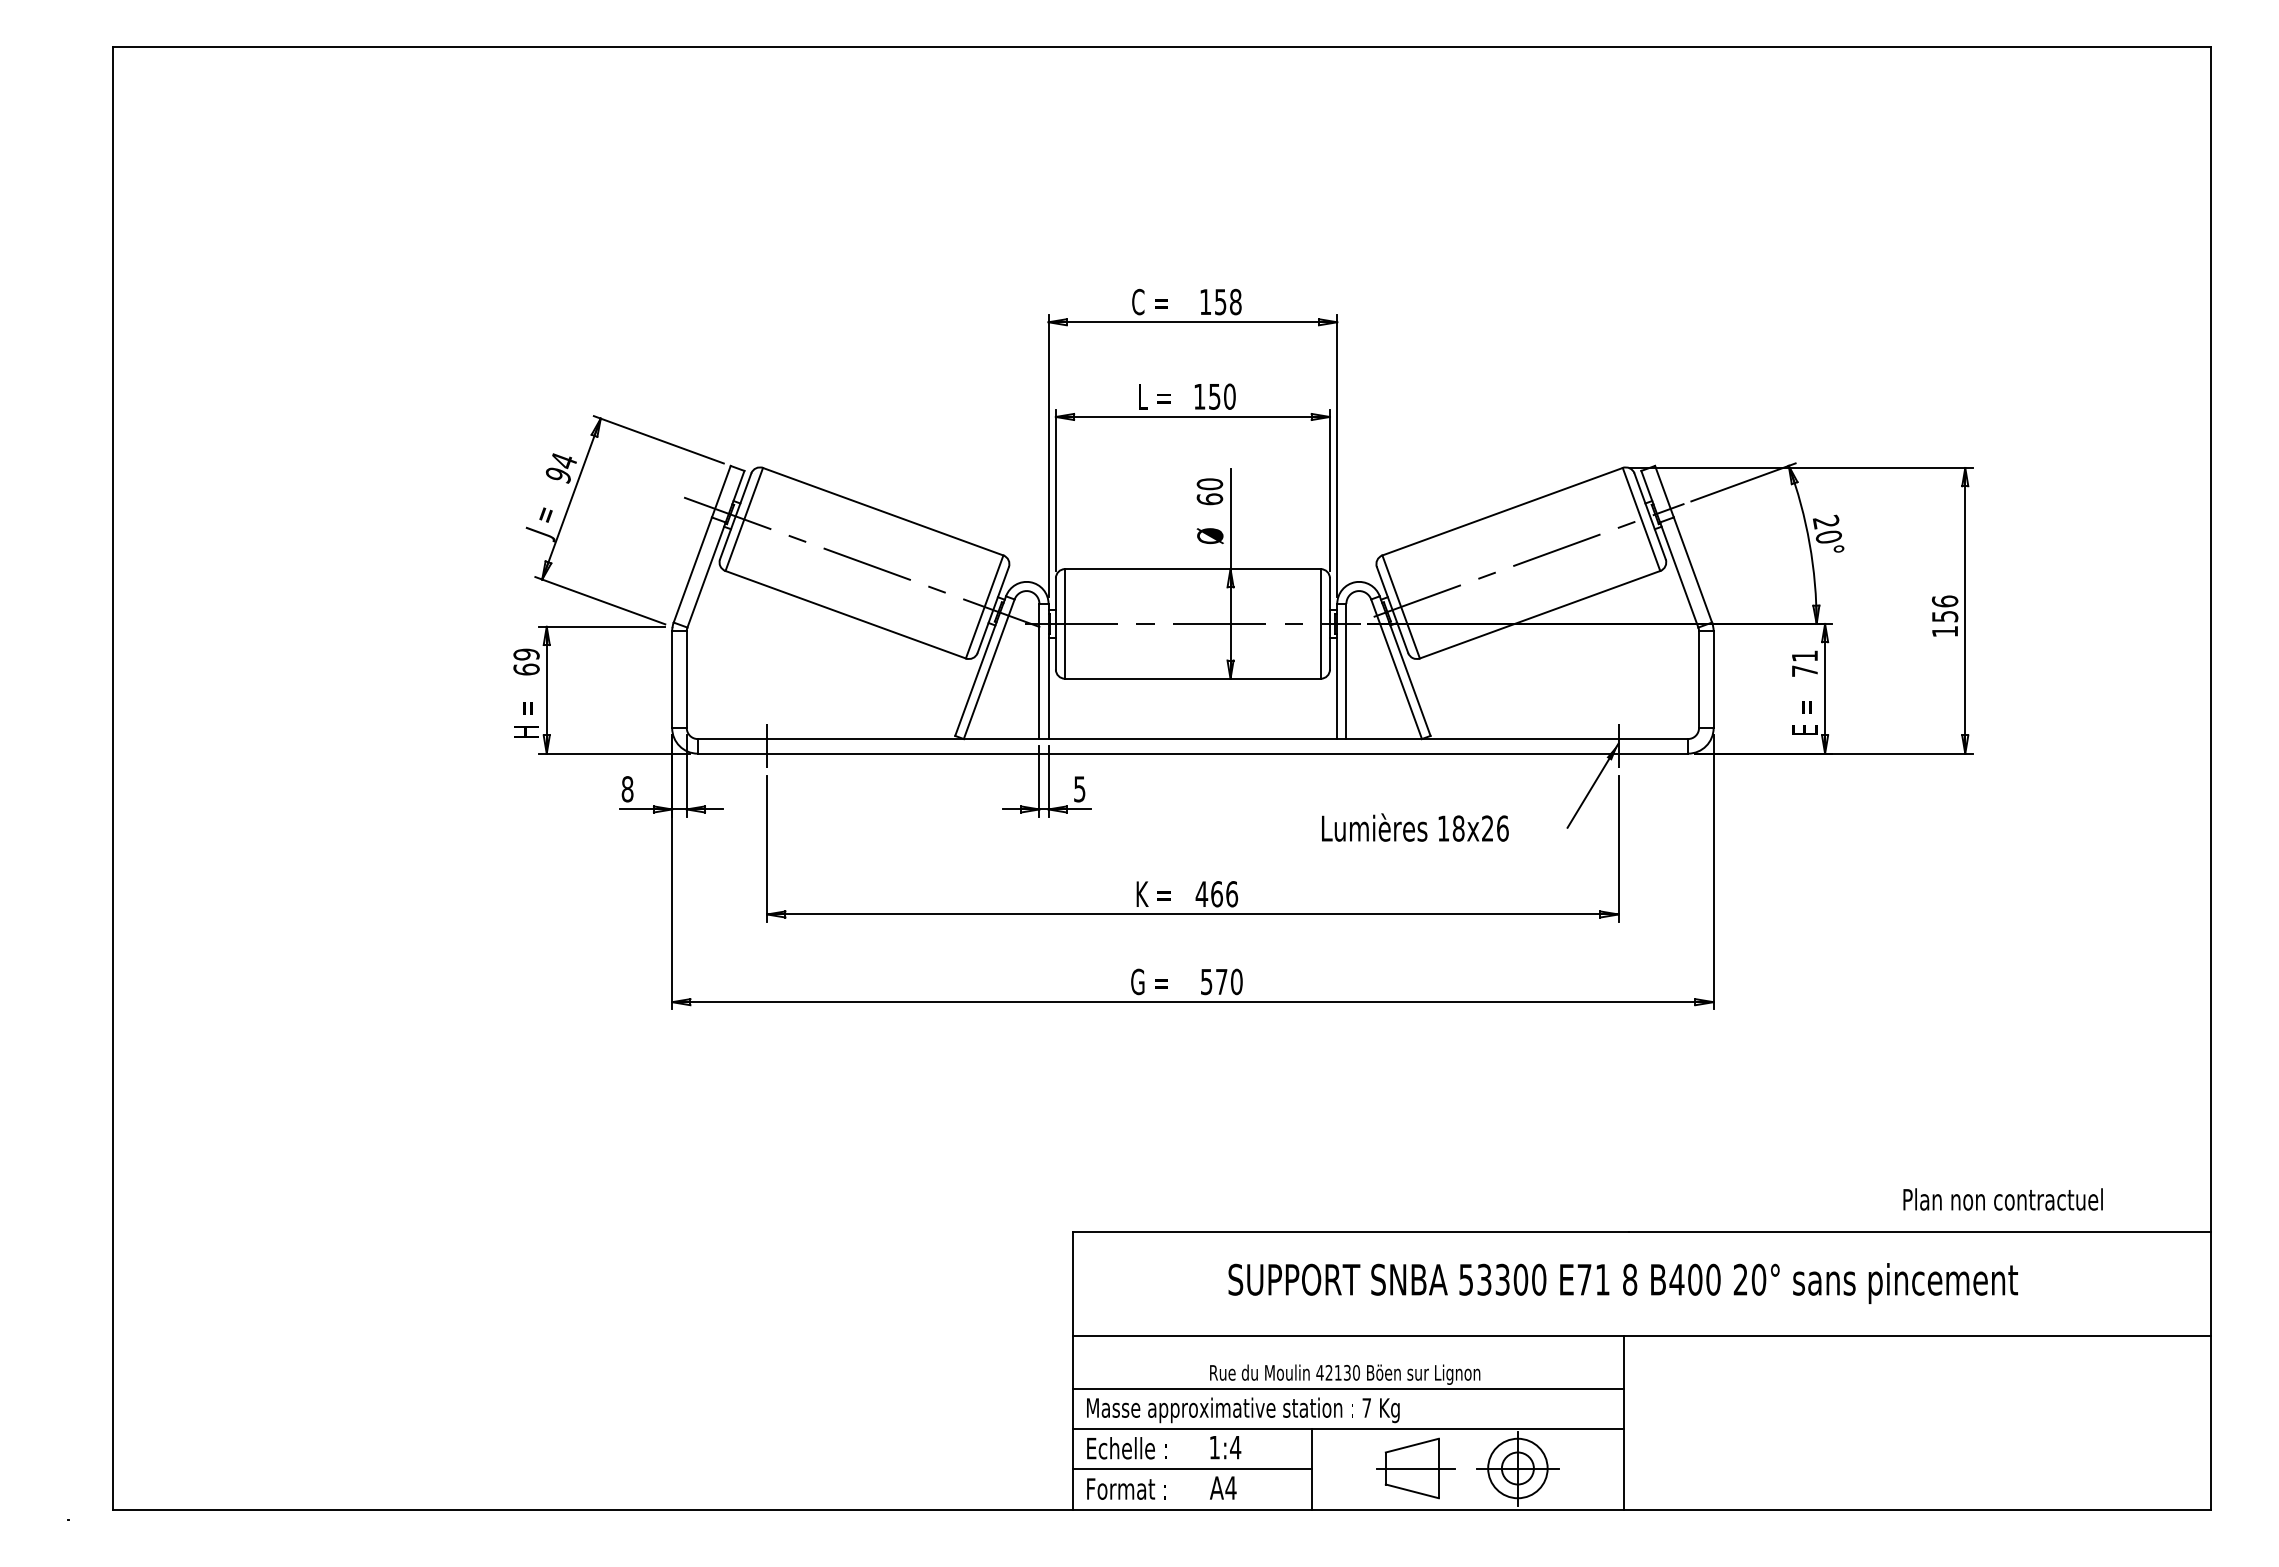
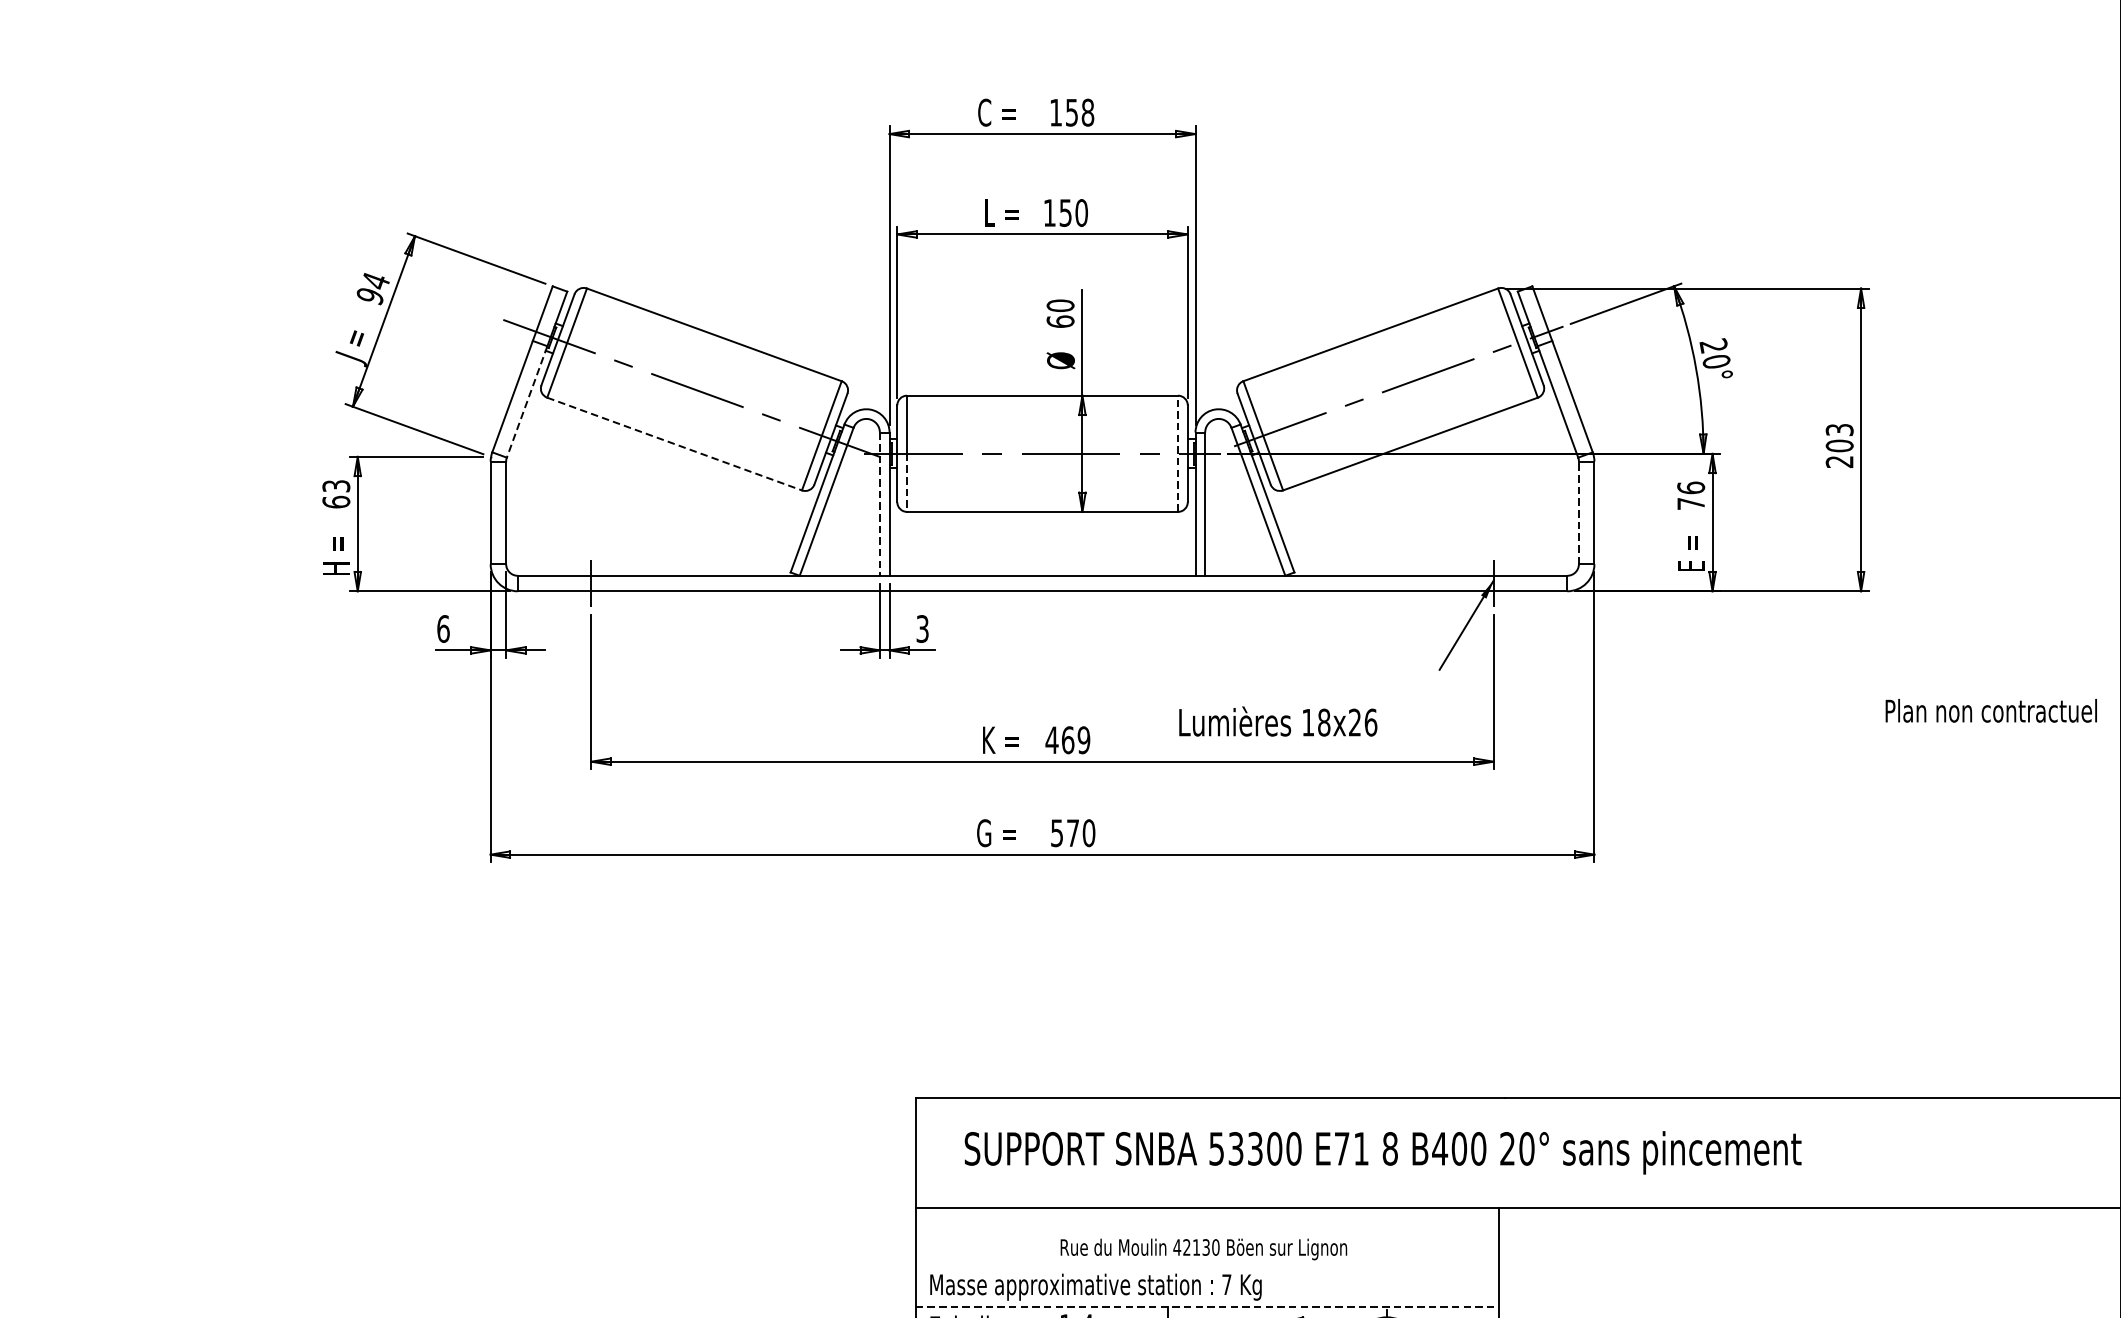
line: (706, 575) -> (527, 402), solid -> dashed
line: (845, 614) -> (674, 443), solid -> dashed
text: (1944, 616) -> (1839, 445), 156 -> 203
line: (1320, 623) -> (1177, 453), solid -> dashed
line: (1065, 651) -> (907, 483), solid -> dashed
text: (526, 654) -> (336, 486), 69 -> 63
text: (1804, 655) -> (1690, 487), 71 -> 76
line: (1039, 671) -> (879, 504), solid -> dashed
line: (1699, 679) -> (1579, 512), solid -> dashed
text: (1079, 788) -> (922, 628), 5 -> 3
text: (627, 789) -> (443, 629), 8 -> 6
text: (1415, 827) -> (1278, 721), moved
text: (1232, 894) -> (1084, 740), 466 -> 469
text: (2002, 1199) -> (1990, 710), moved
text: (1622, 1283) -> (1382, 1152), moved
line: (1348, 1388) -> (1207, 1264), removed
line: (1348, 1429) -> (1207, 1307), solid -> dashed

